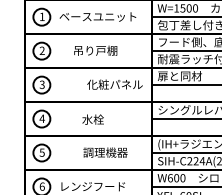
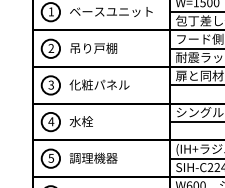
text: (95, 50) -> (93, 48), moved
text: (114, 84) -> (99, 84), moved
text: (92, 119) -> (80, 121), moved
text: (105, 152) -> (93, 158), moved

